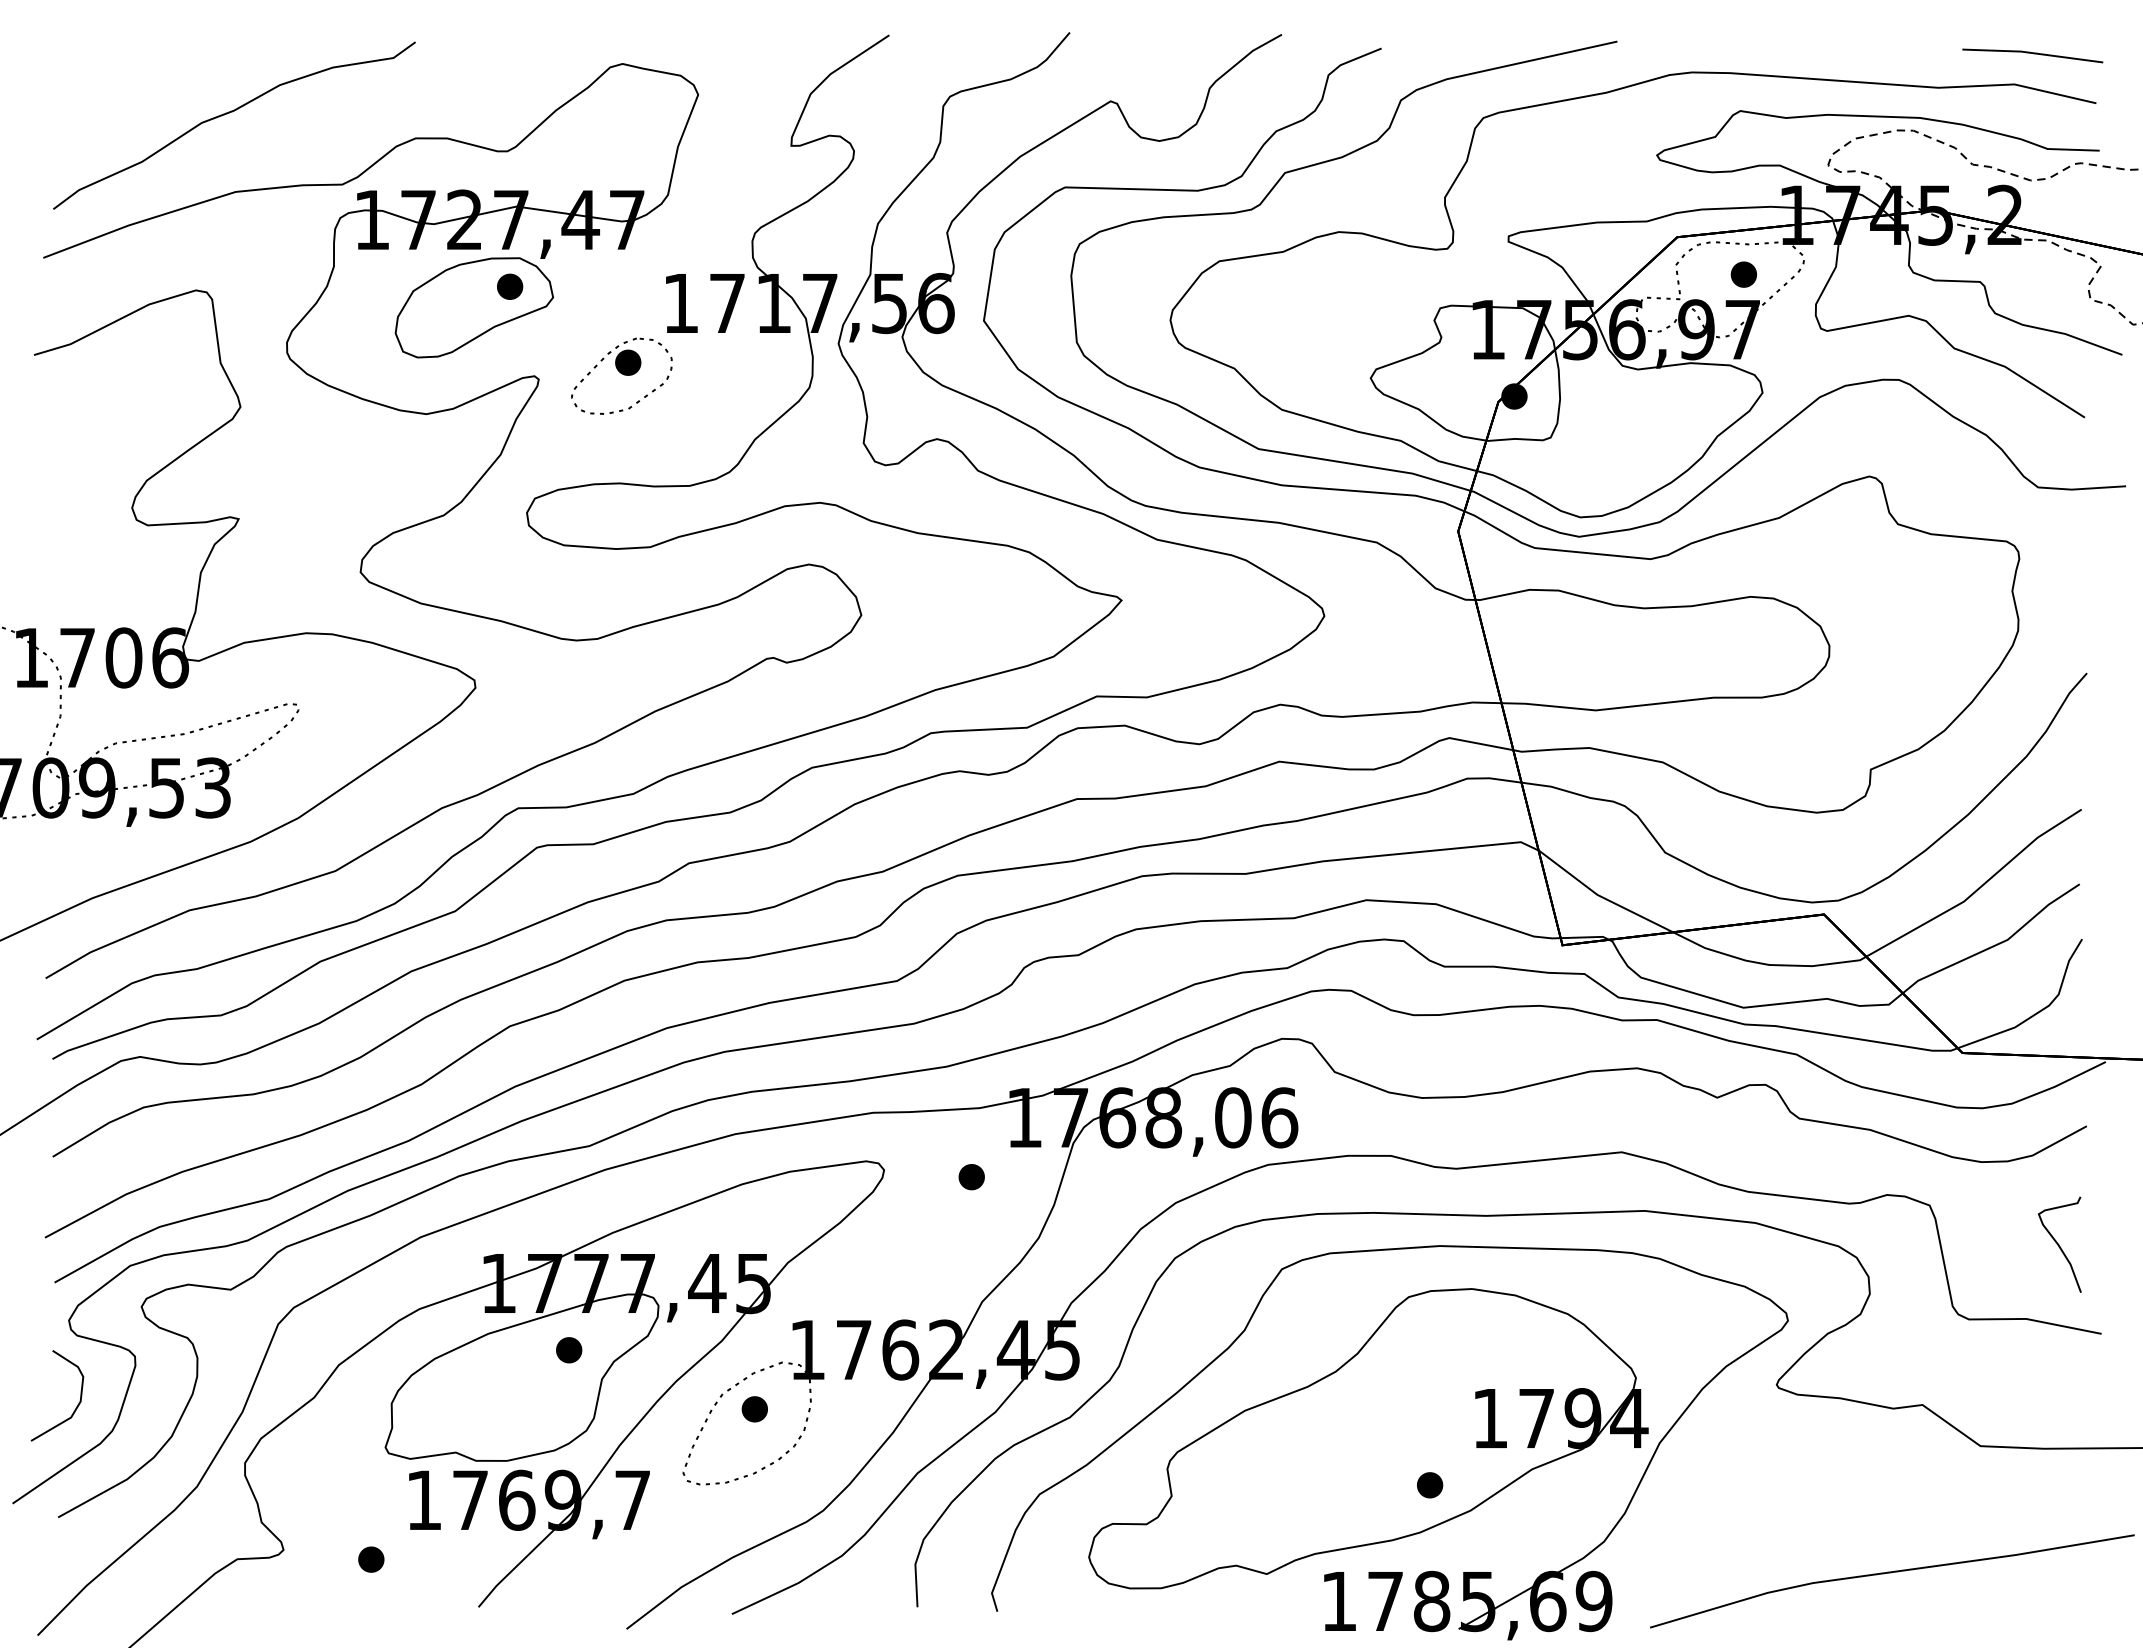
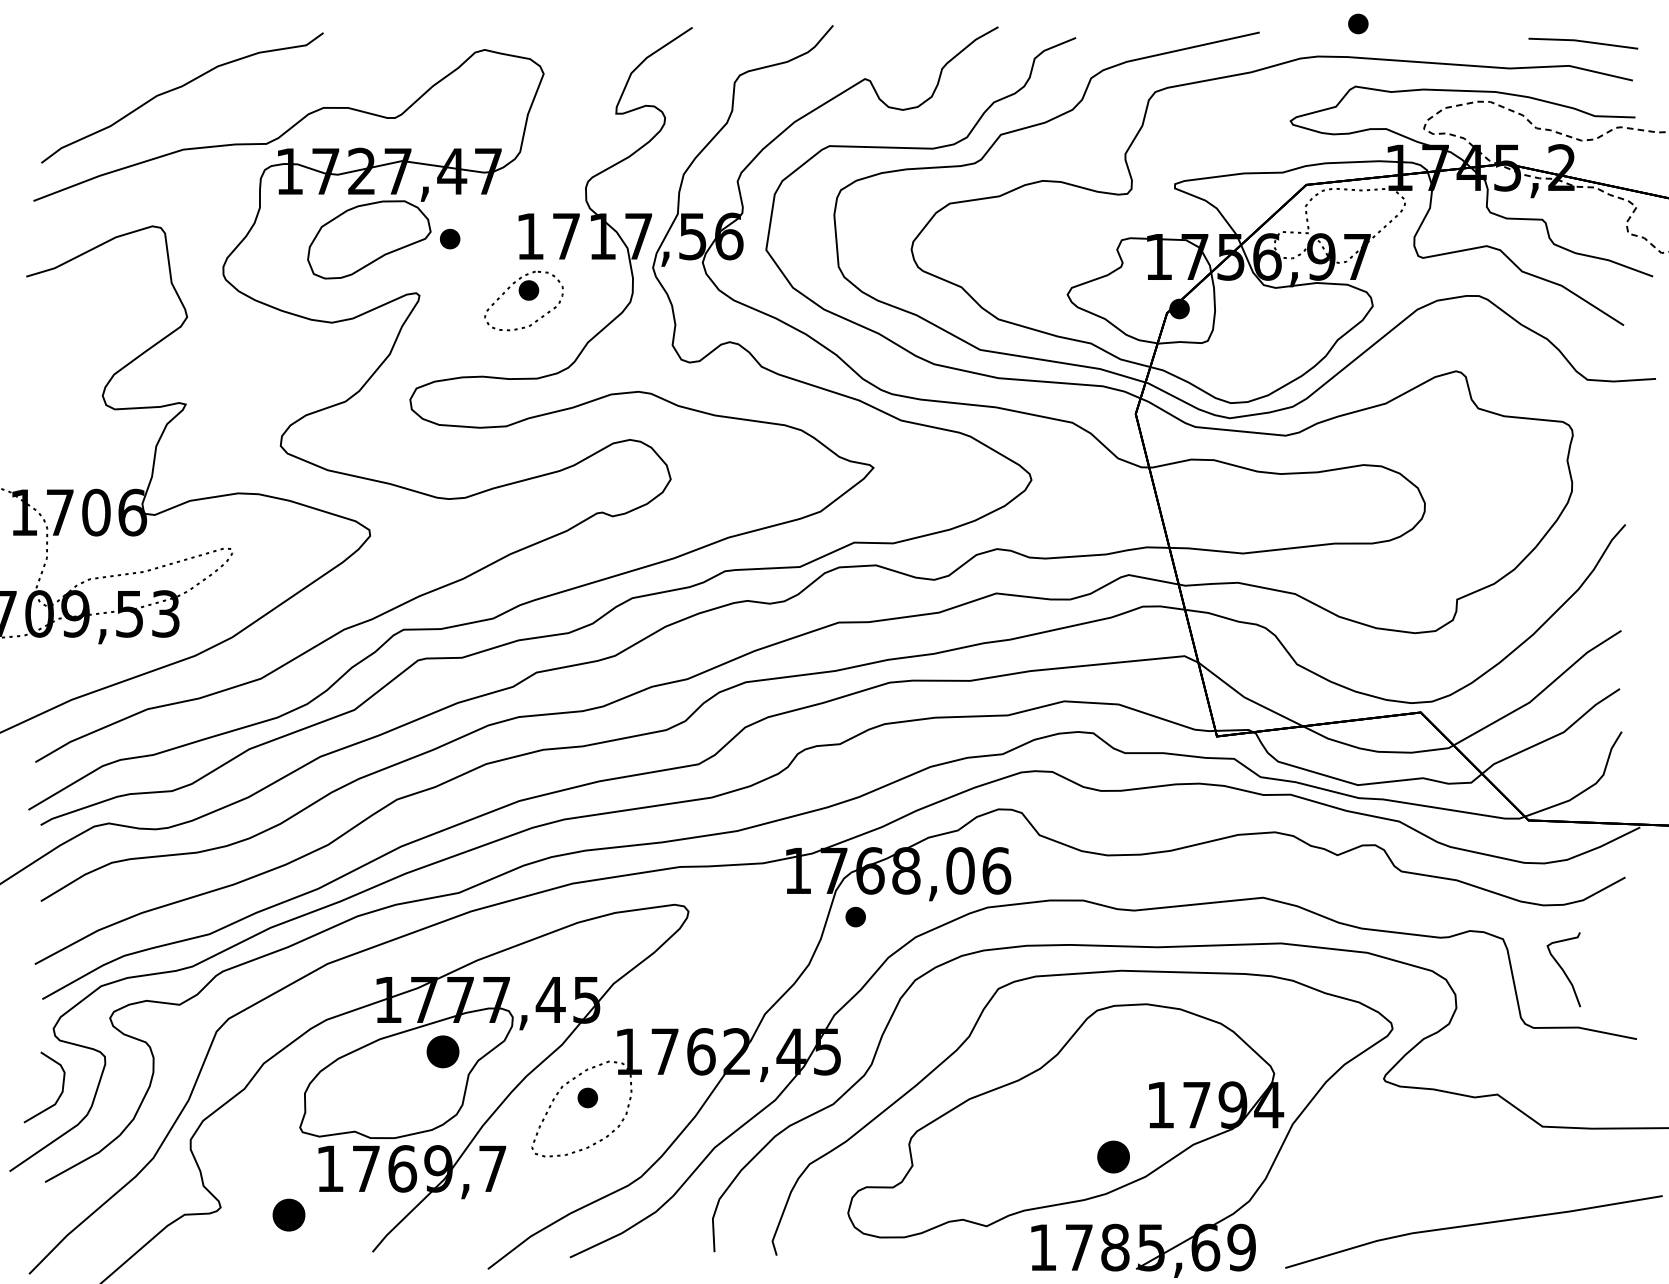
part: (1743, 274) -> (1357, 23), moved
part: (510, 286) -> (450, 238), moved
part: (621, 375) -> (523, 300), moved
part: (971, 1177) -> (855, 917), moved
curve: (2059, 1244) -> (1563, 969), moved
part: (569, 1350) -> (443, 1052), size x1.6
part: (1430, 1485) -> (1114, 1157), size x1.6
part: (371, 1559) -> (289, 1214), size x1.6

